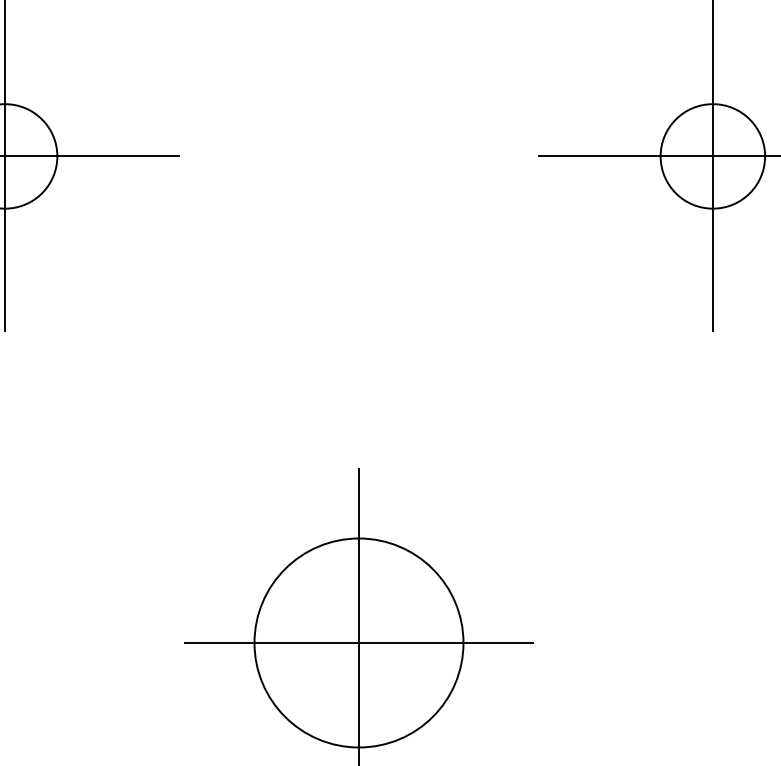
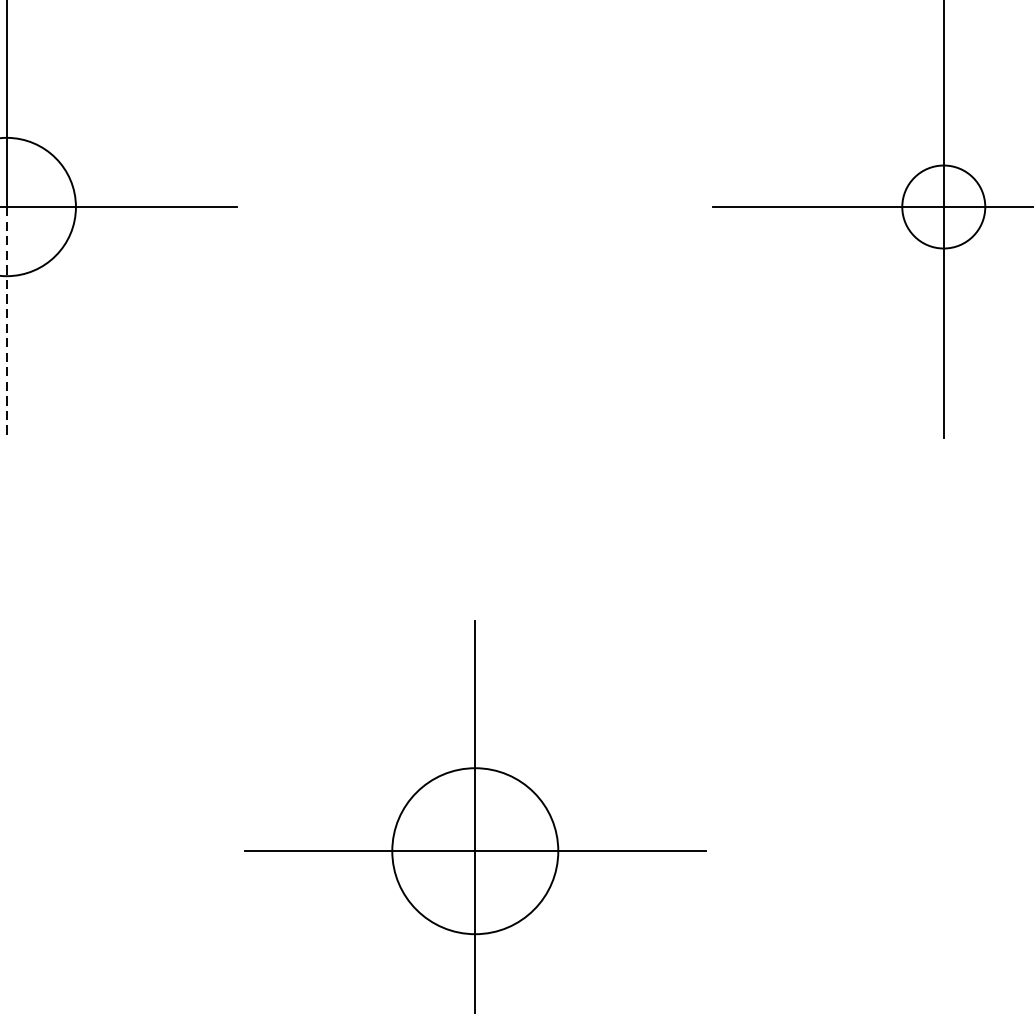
circle: (712, 156) -> (943, 207), size x0.6
line: (5, 243) -> (7, 322), solid -> dashed
circle: (358, 642) -> (474, 850), size x0.6

